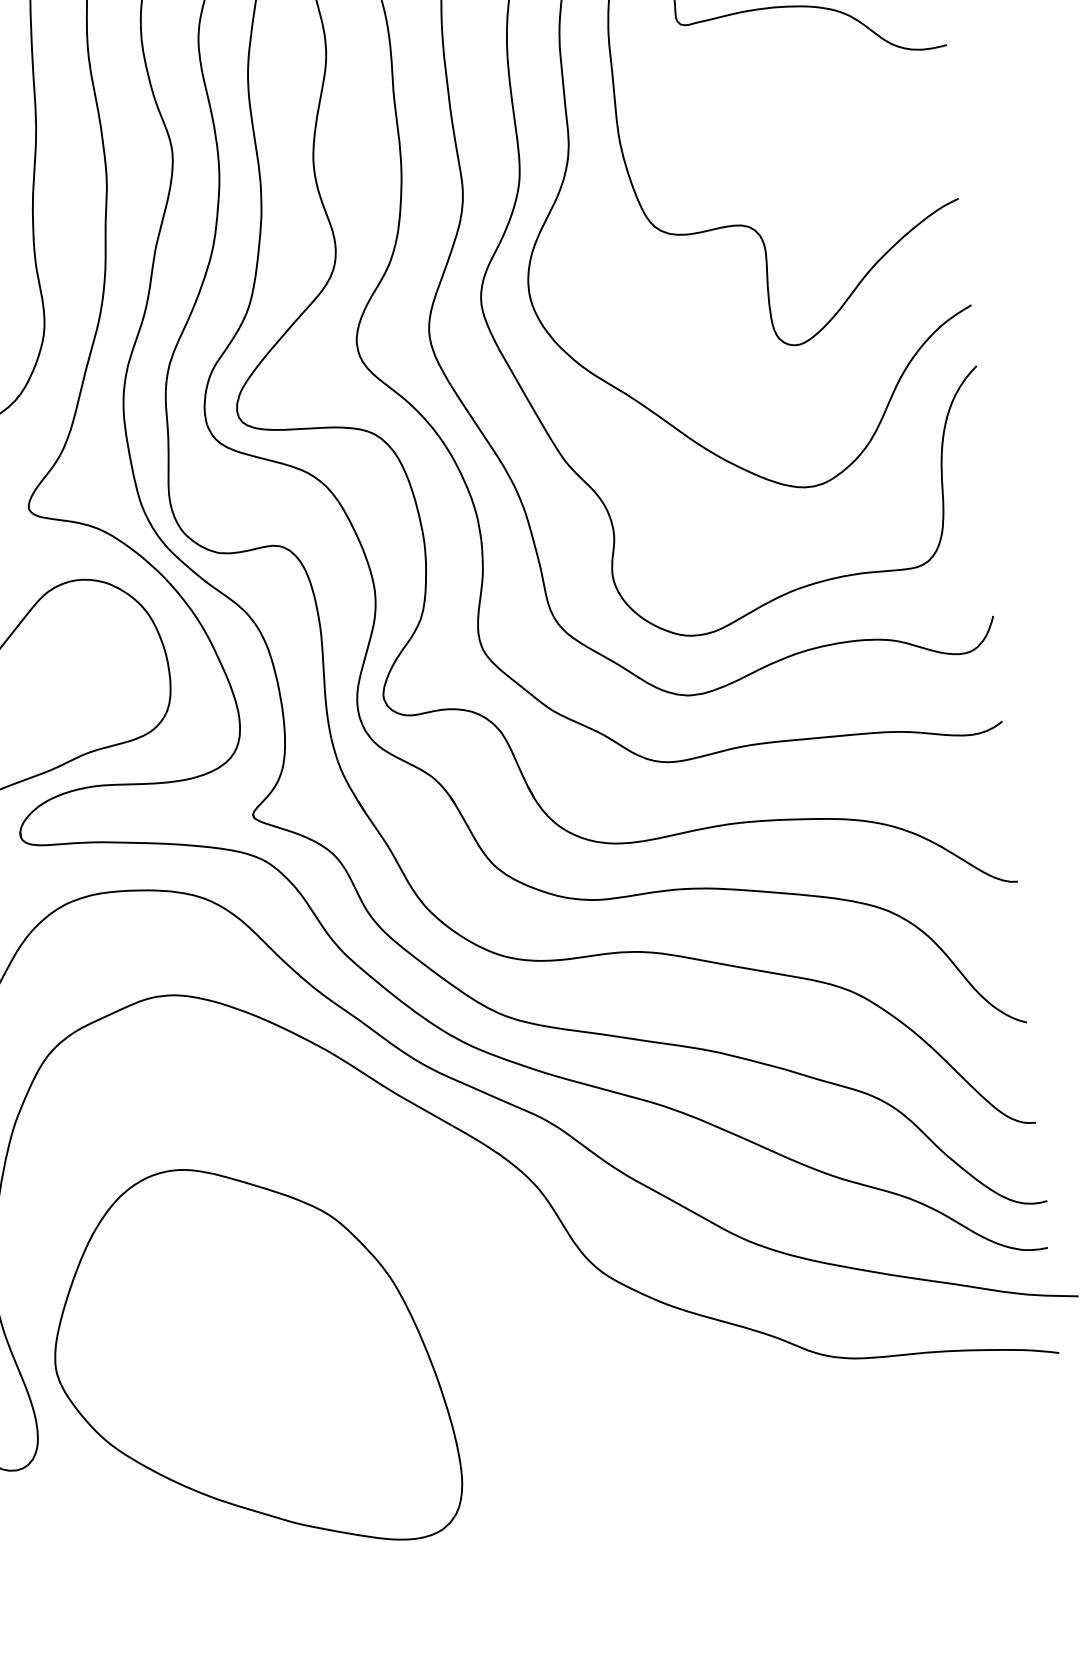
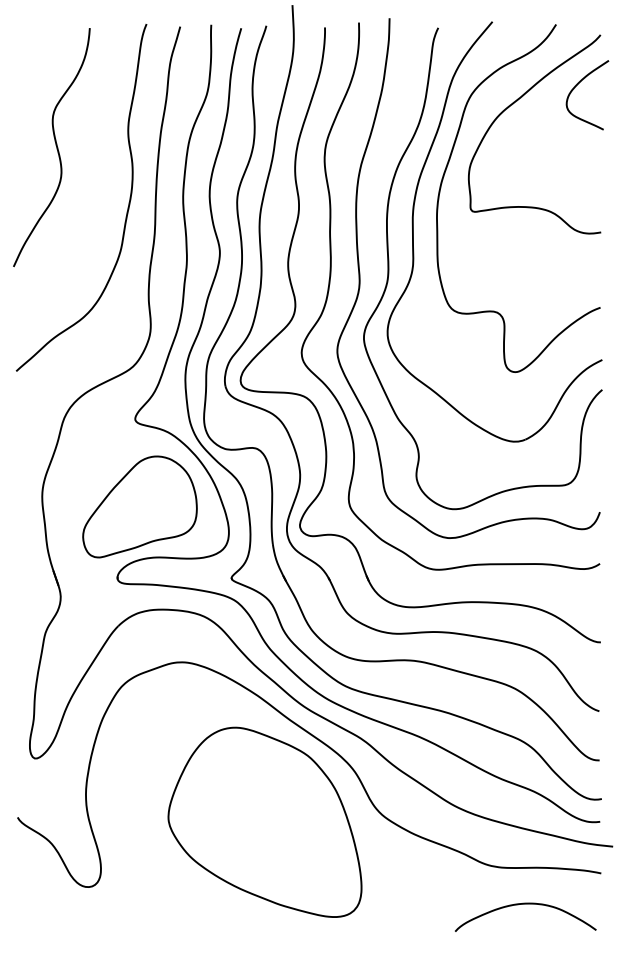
part: (252, 1356) -> (264, 821), moved
curve: (909, 1429) -> (525, 904), added

